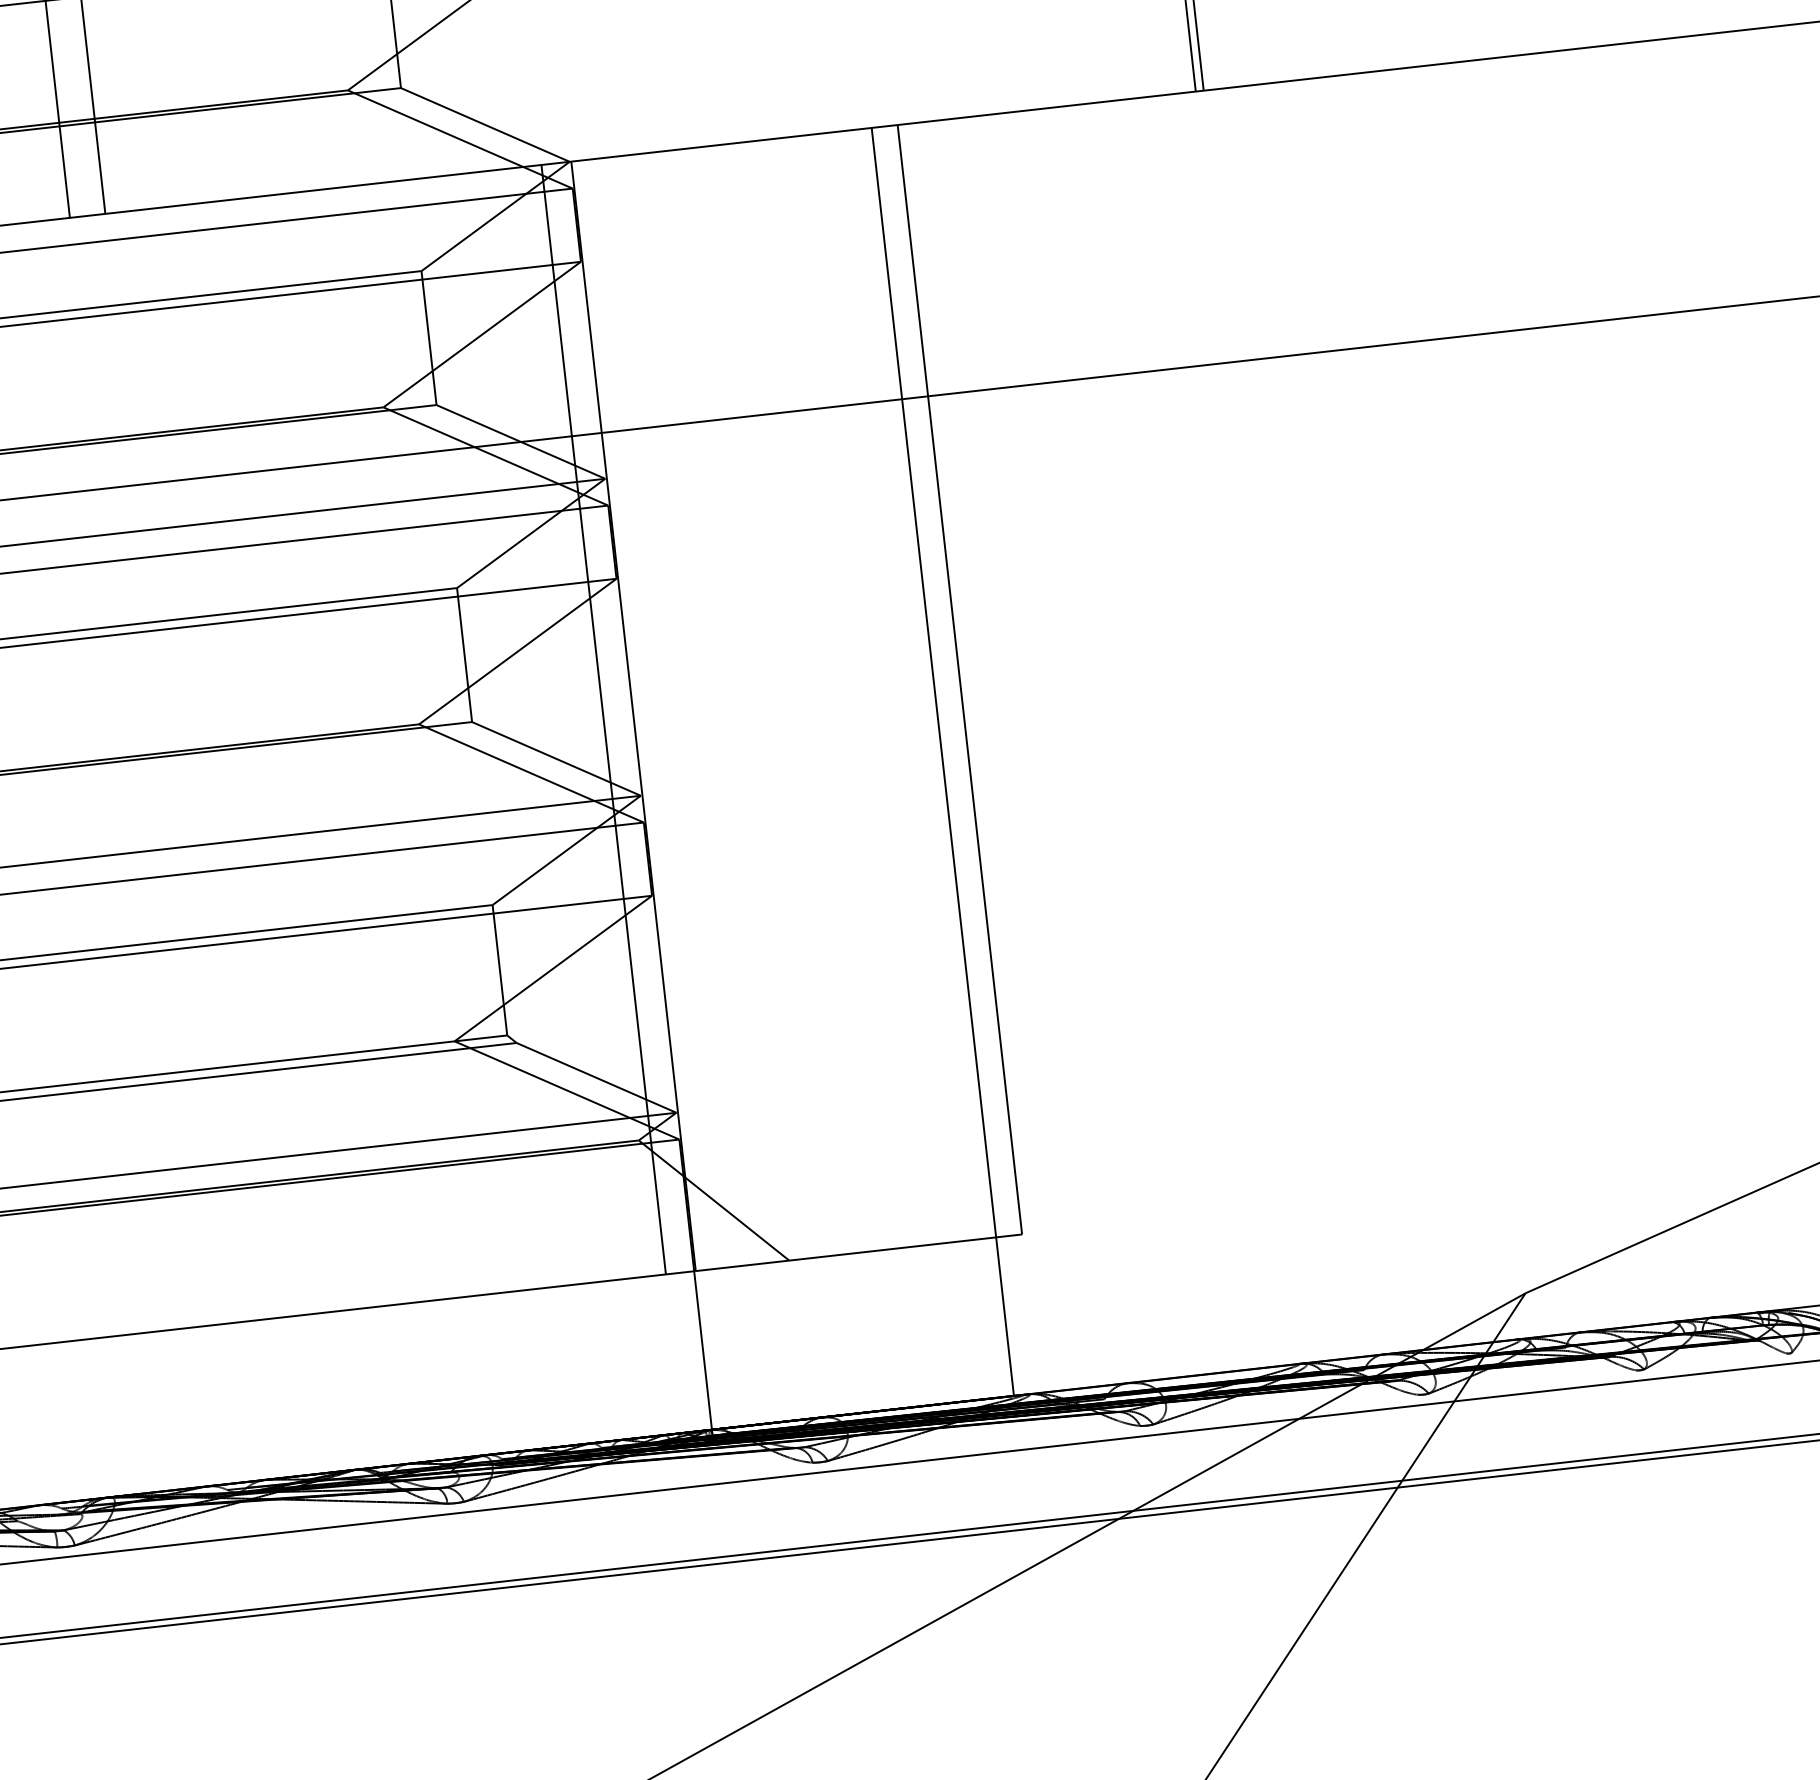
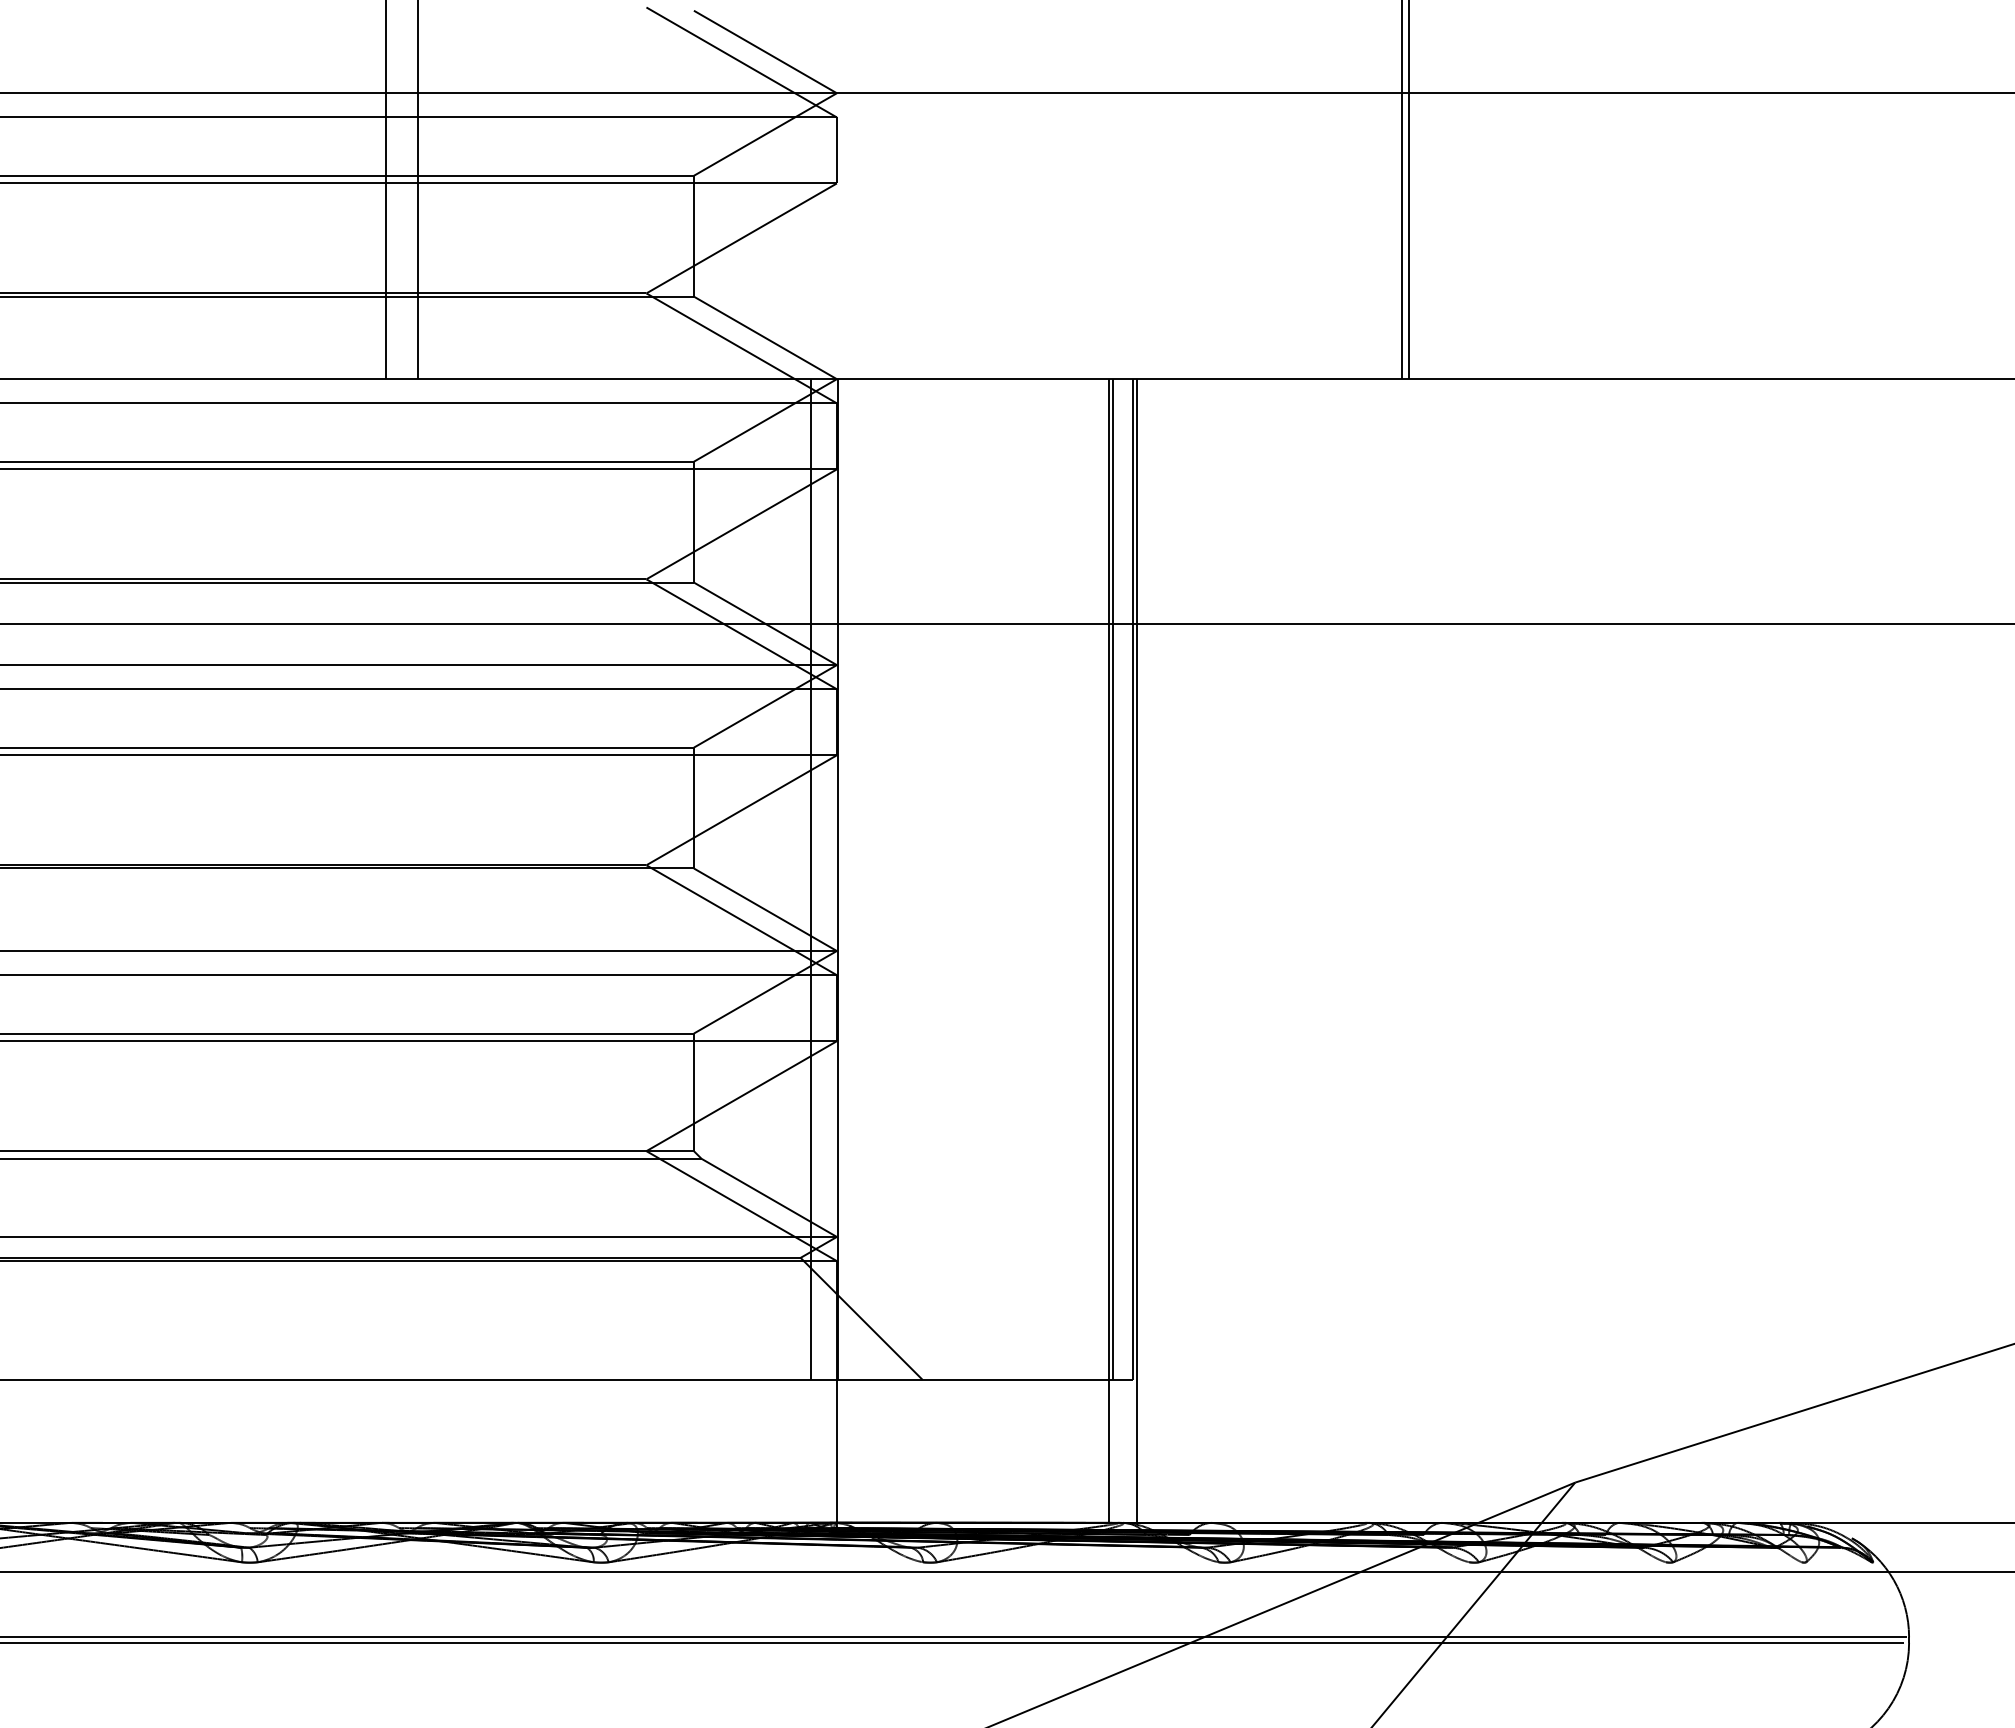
line: (937, 682) -> (1112, 879), added
line: (972, 757) -> (1136, 950), added

